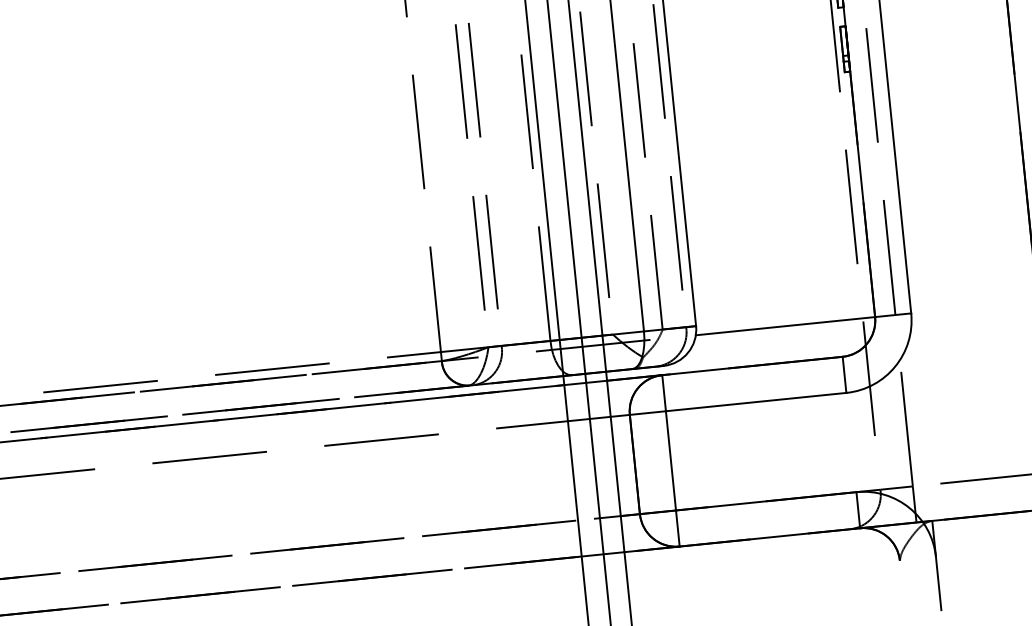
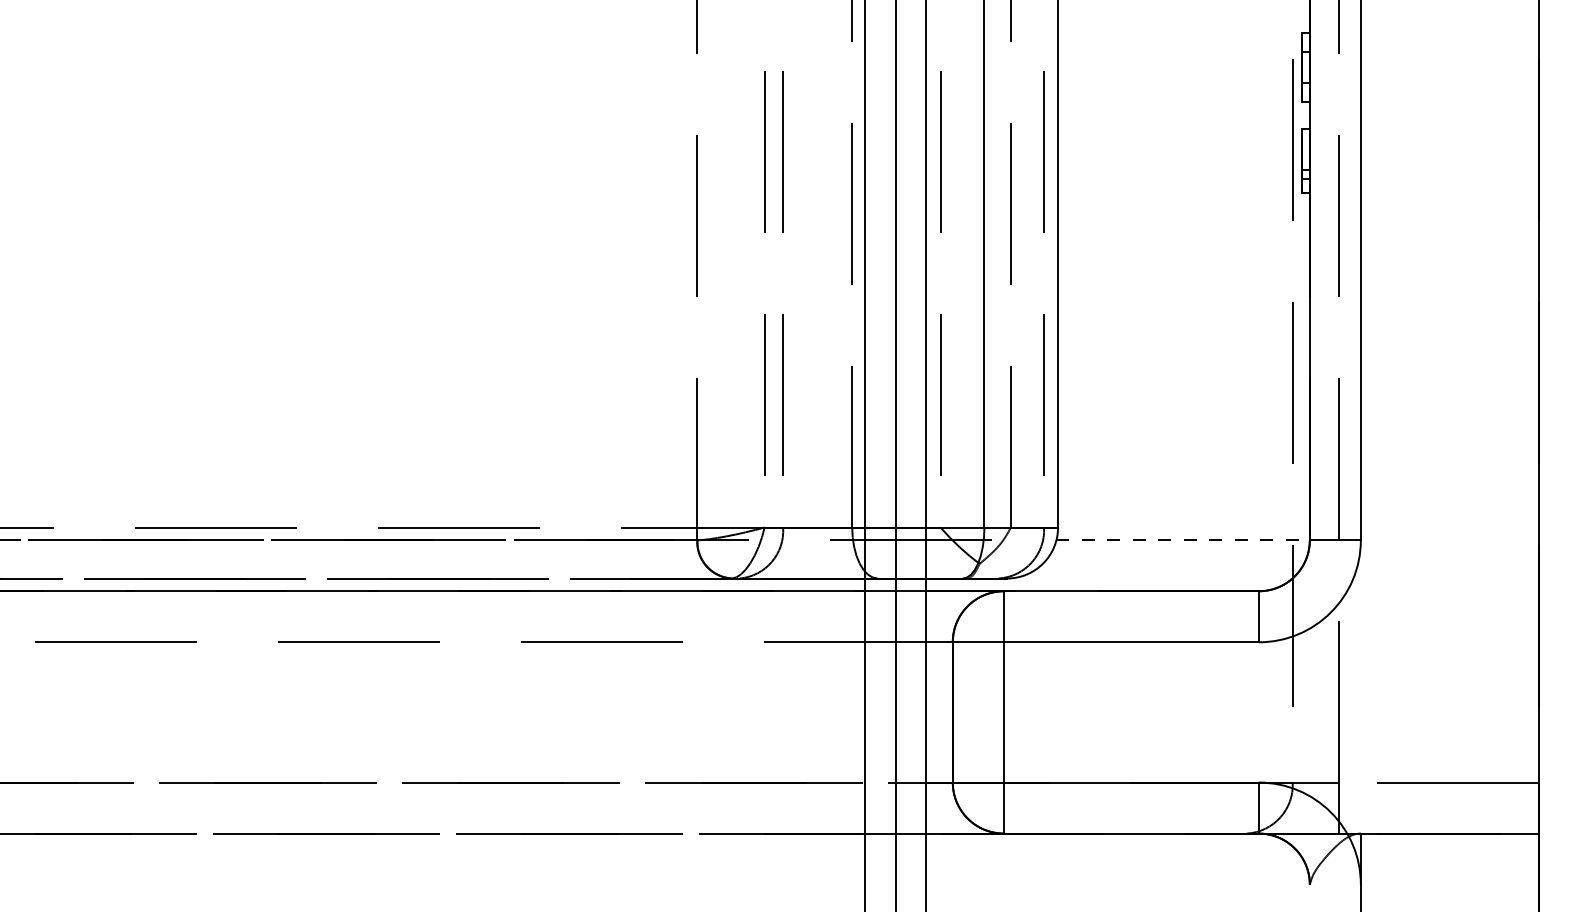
line: (785, 326) -> (1183, 540), solid -> dashed

